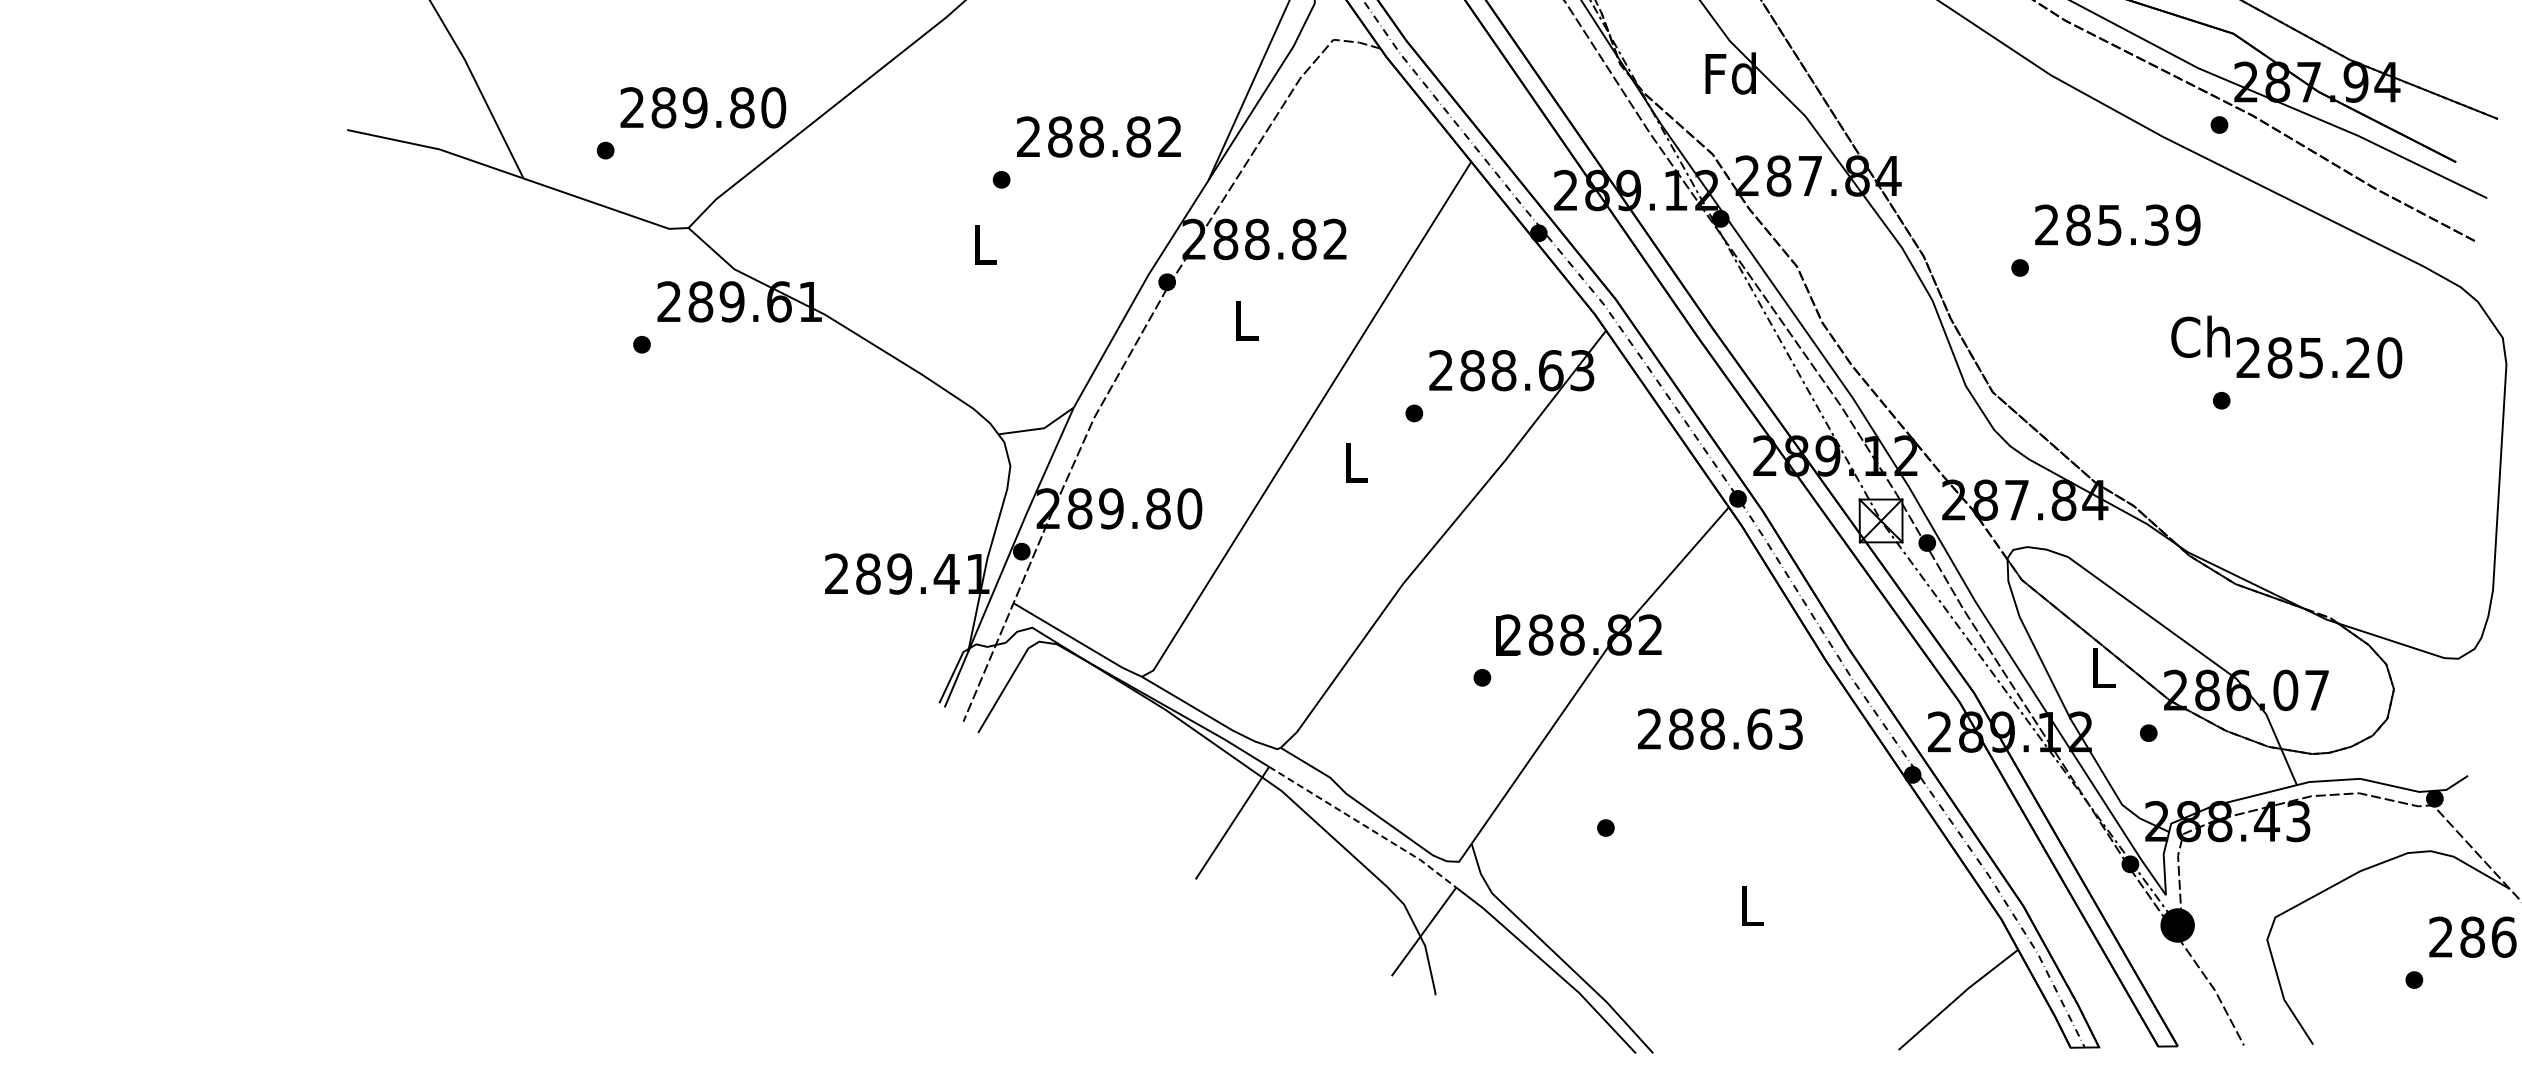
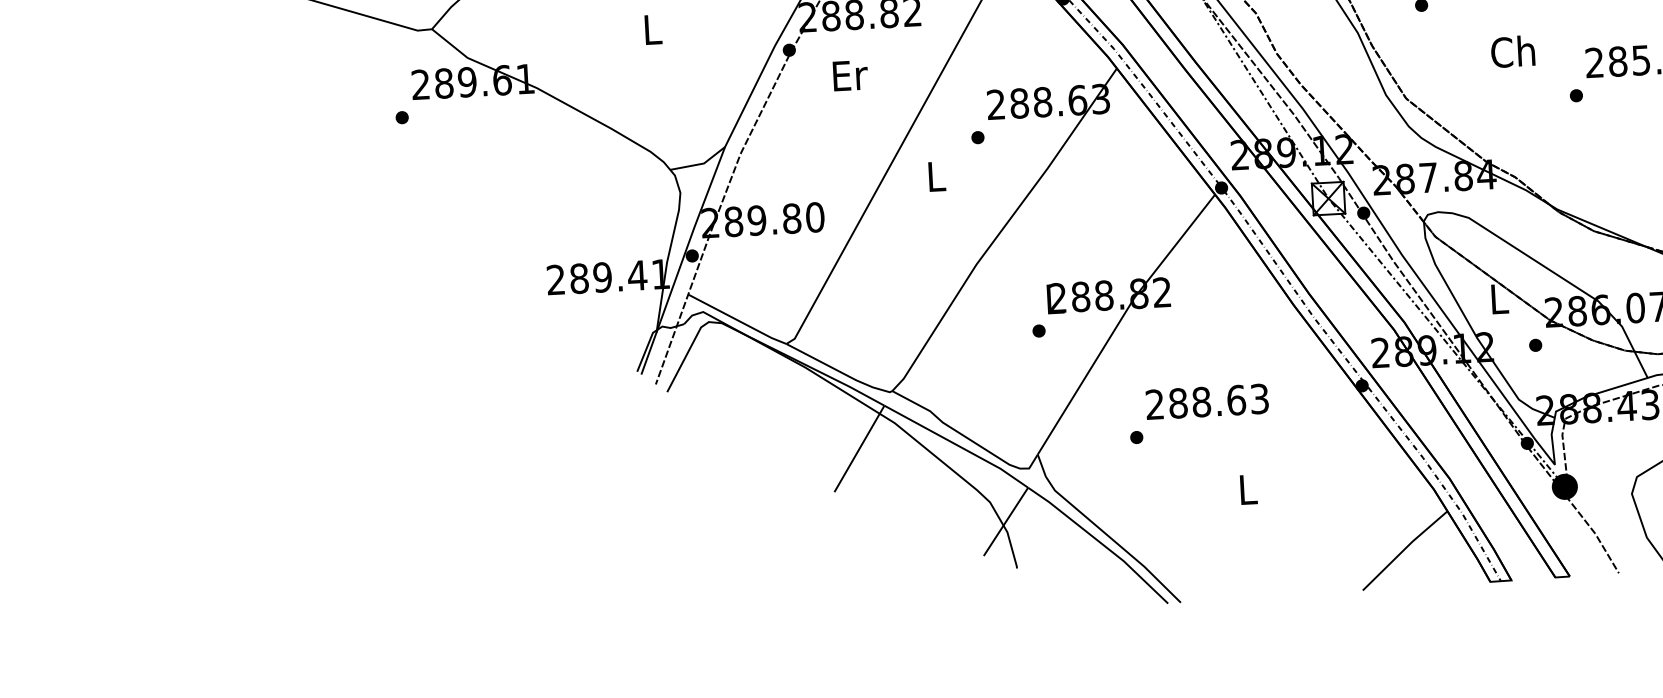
text: (1247, 320) -> (850, 75), L -> Er
text: (2200, 336) -> (1512, 51), moved
text: (1720, 728) -> (1207, 401), moved
line: (1365, 826) -> (958, 446), dashed -> solid

